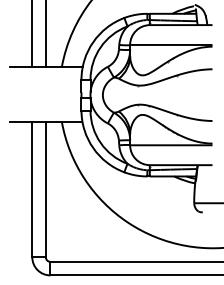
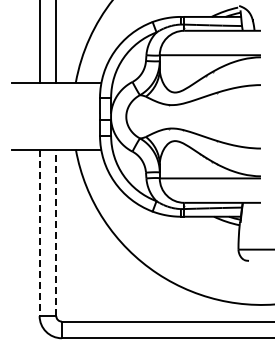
line: (46, 189) -> (56, 232), solid -> dashed
line: (32, 190) -> (39, 233), solid -> dashed

